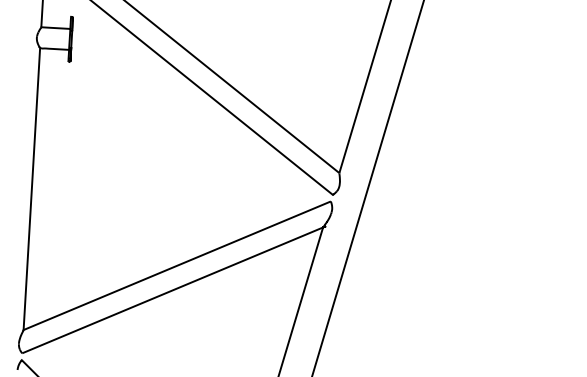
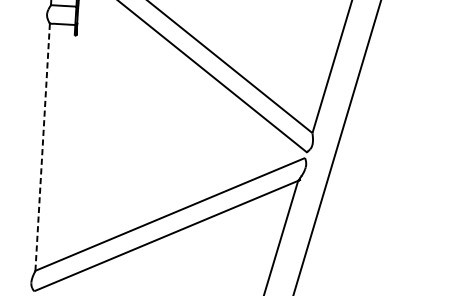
line: (31, 188) -> (42, 146), solid -> dashed

